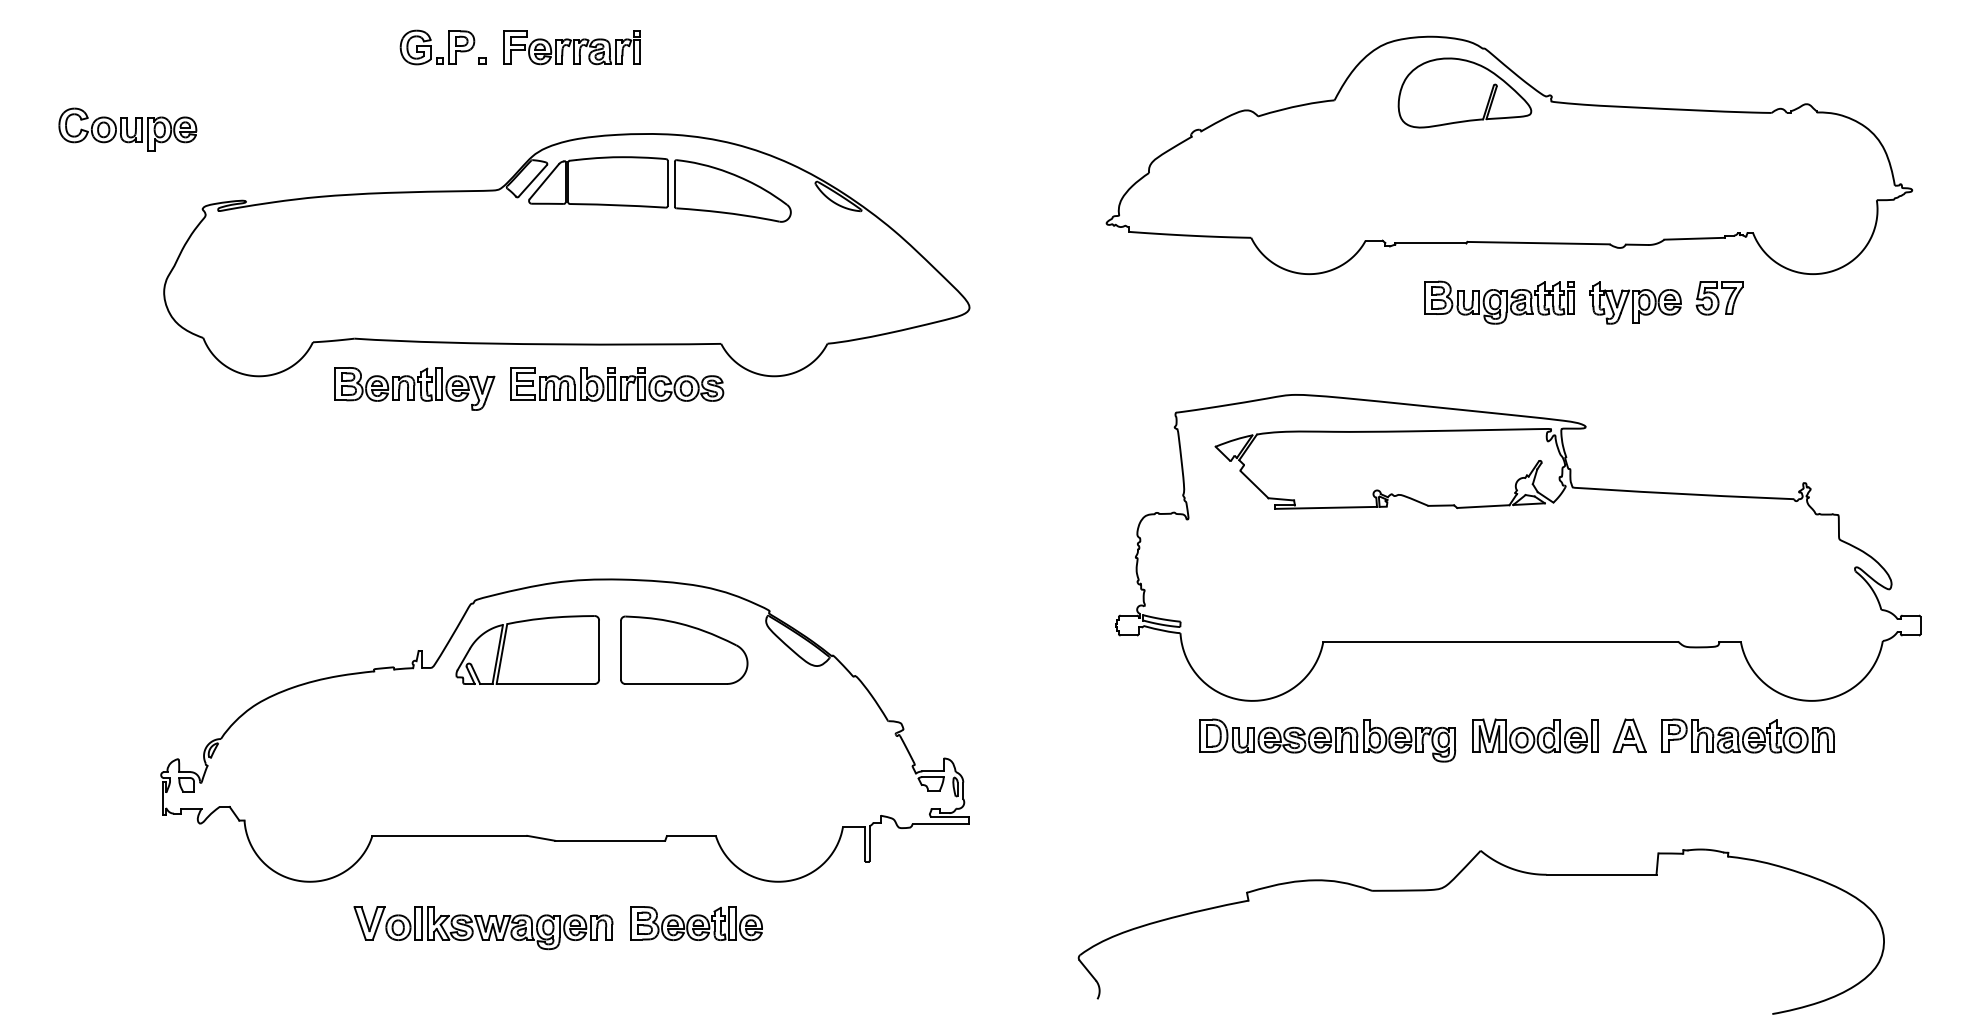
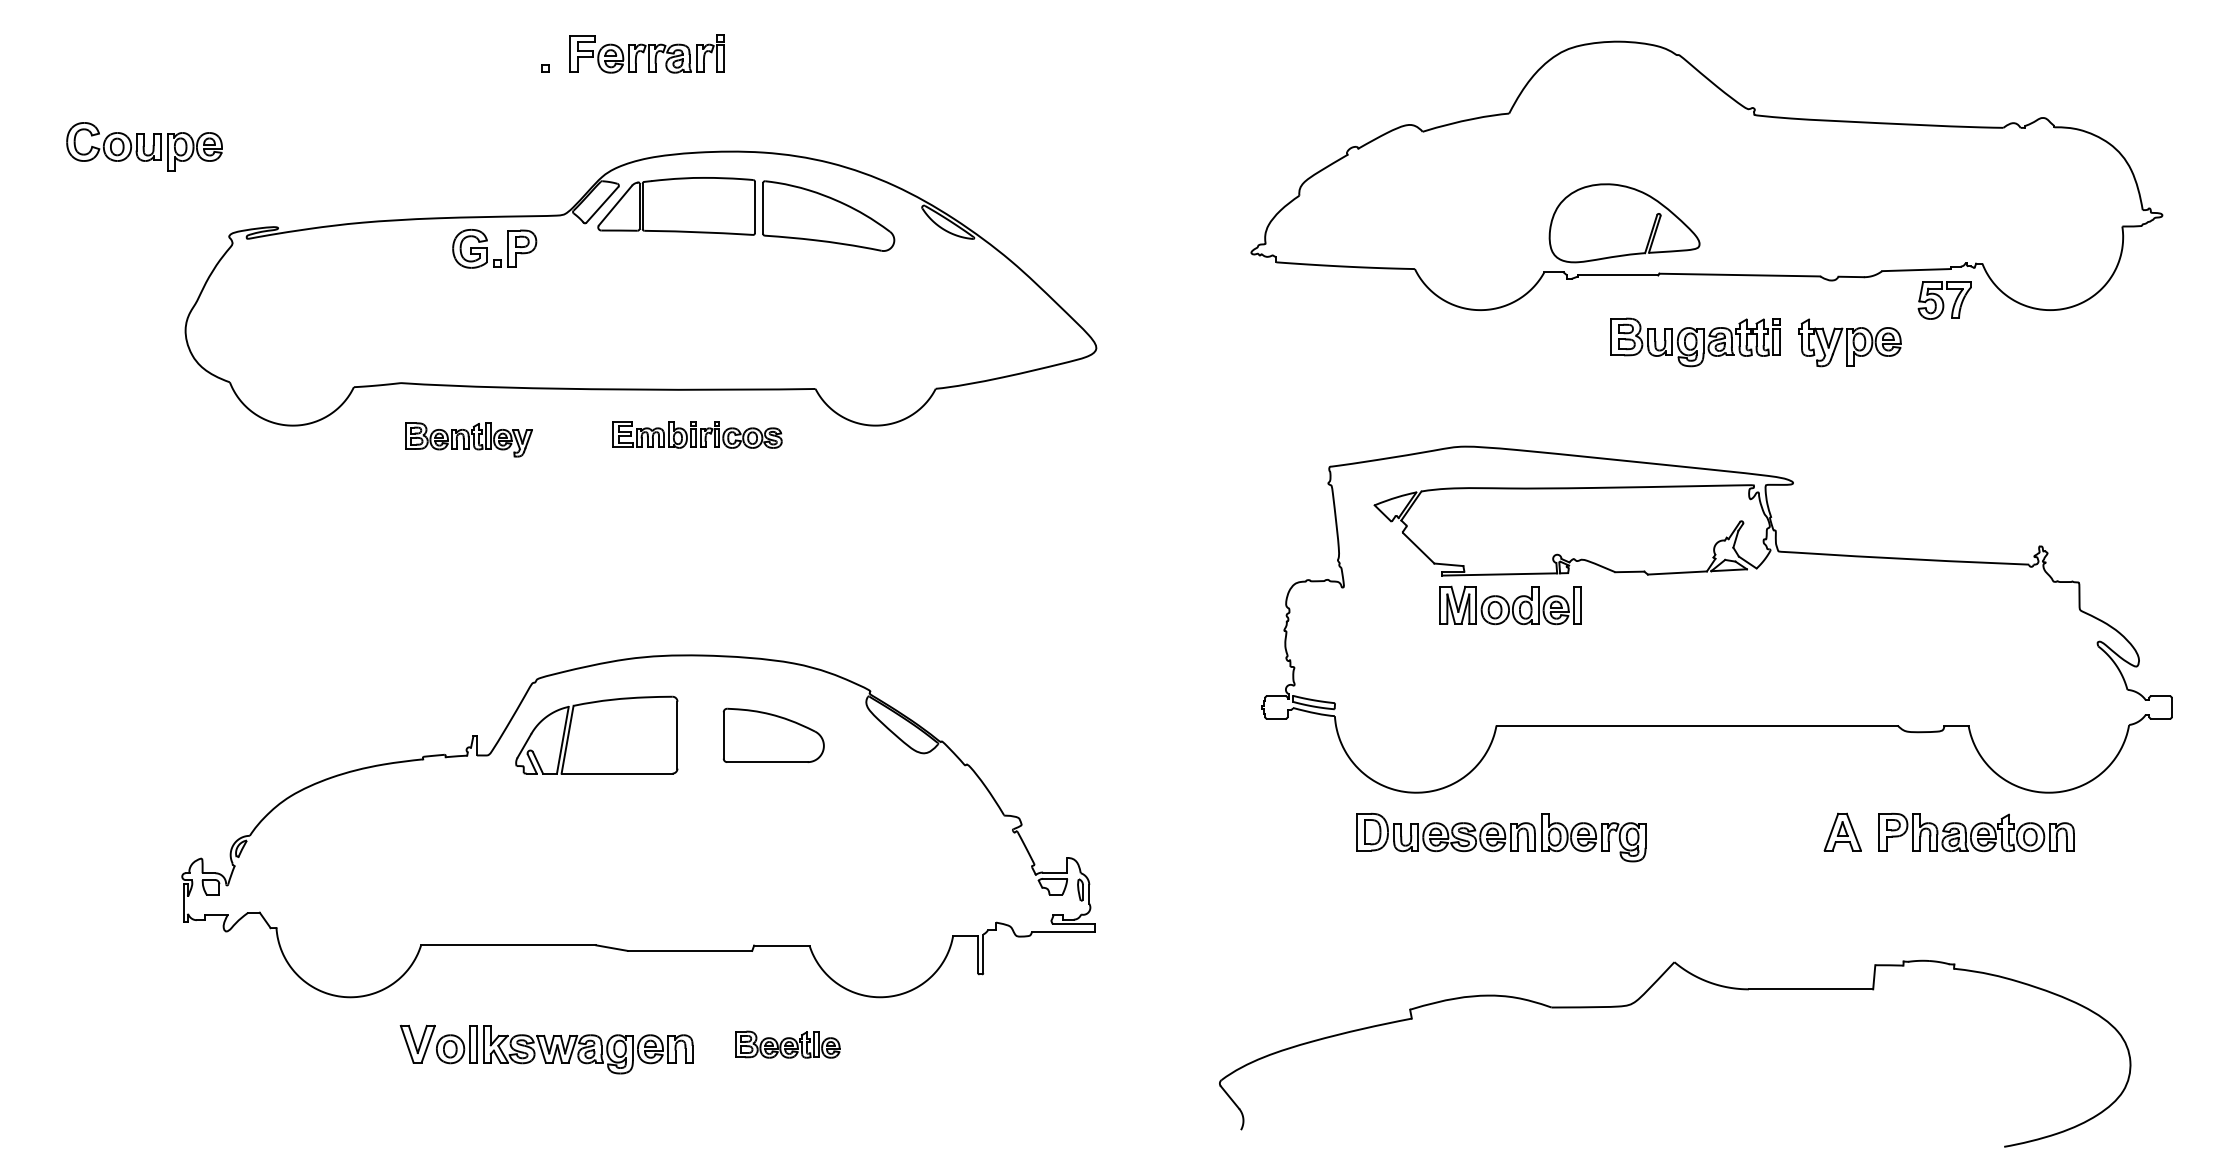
part: (431, 47) -> (487, 248), moved
part: (1464, 93) -> (1624, 223), moved
part: (1719, 298) -> (1944, 300), moved
part: (616, 384) -> (697, 434), size x0.7
part: (414, 388) -> (468, 439), size x0.7
part: (684, 650) -> (773, 735), size x0.7
part: (1535, 736) -> (1510, 605), moved
part: (696, 923) -> (787, 1044), size x0.7

